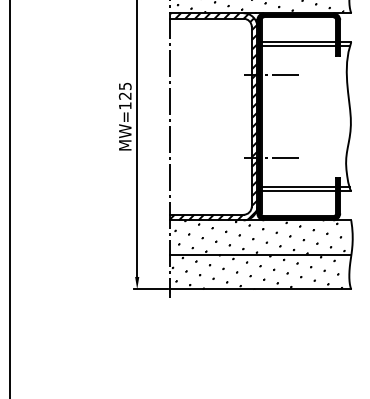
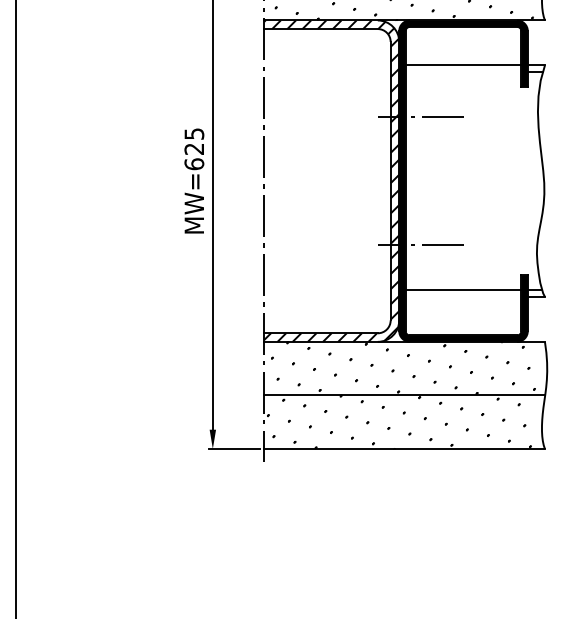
line: (298, 46) -> (463, 72), removed
text: (125, 105) -> (194, 163), MW=125 -> MW=625
line: (298, 191) -> (463, 297), removed

